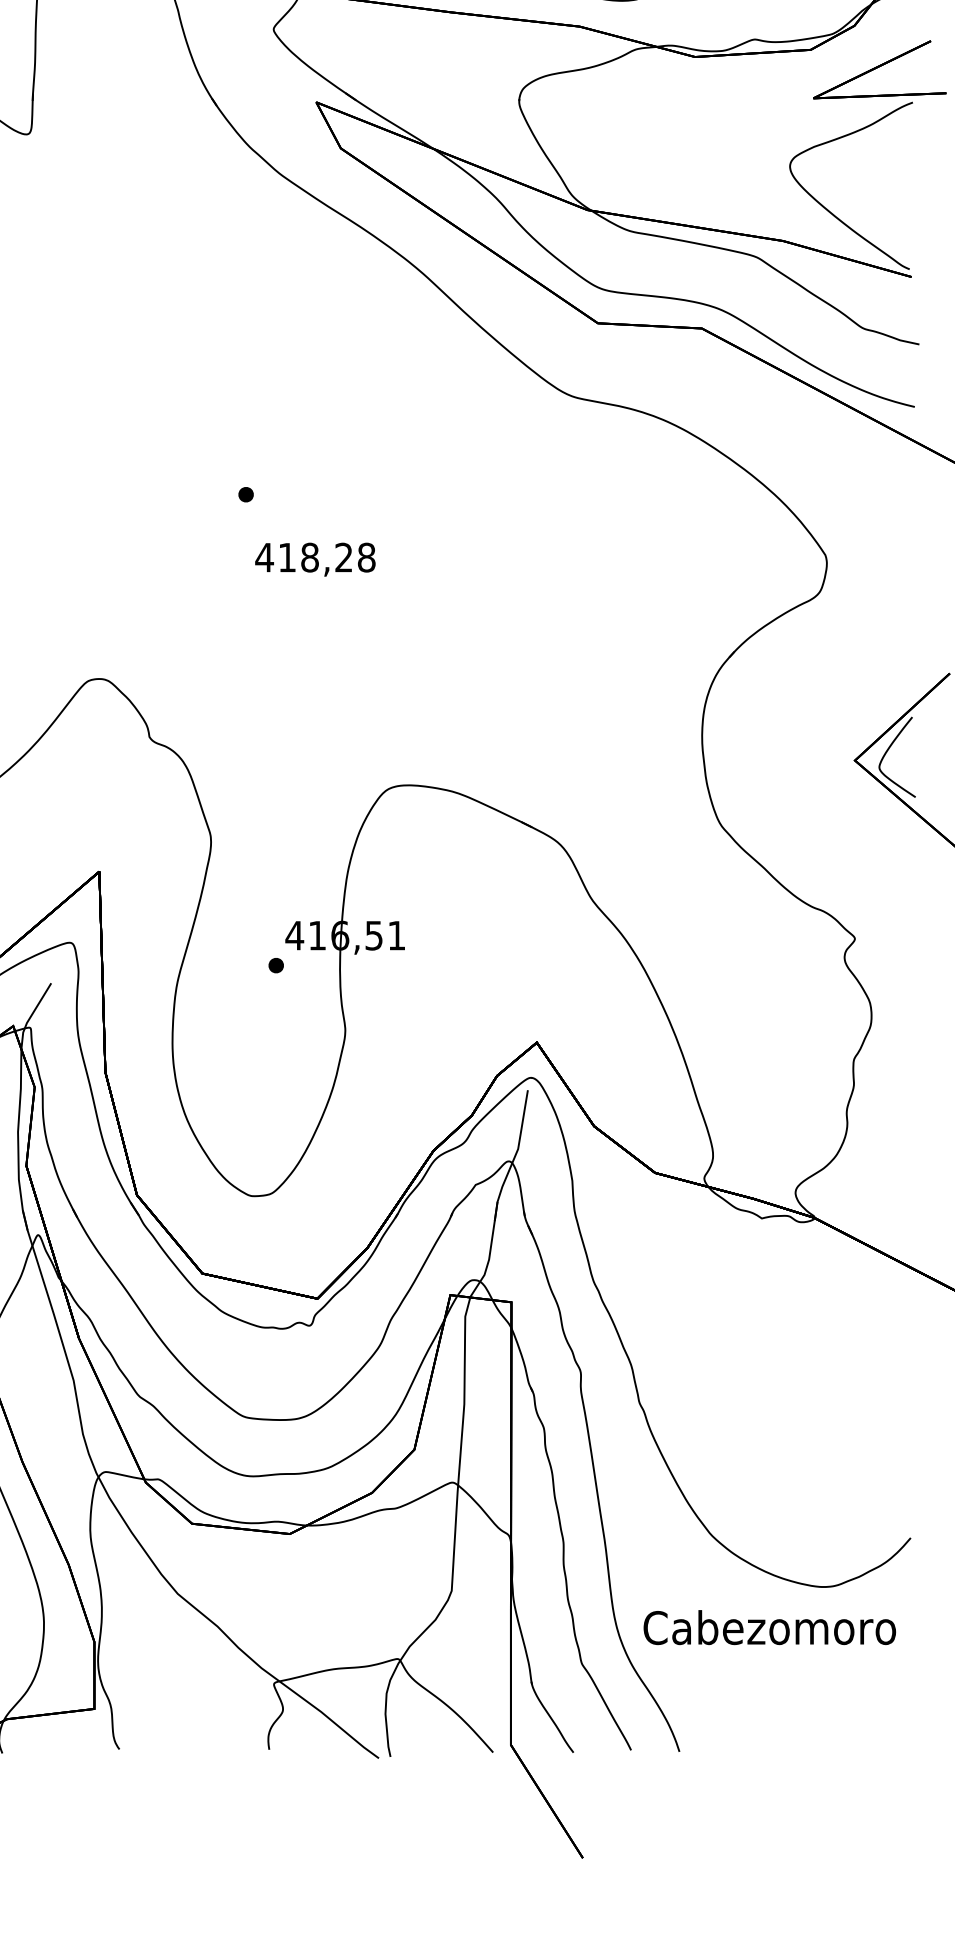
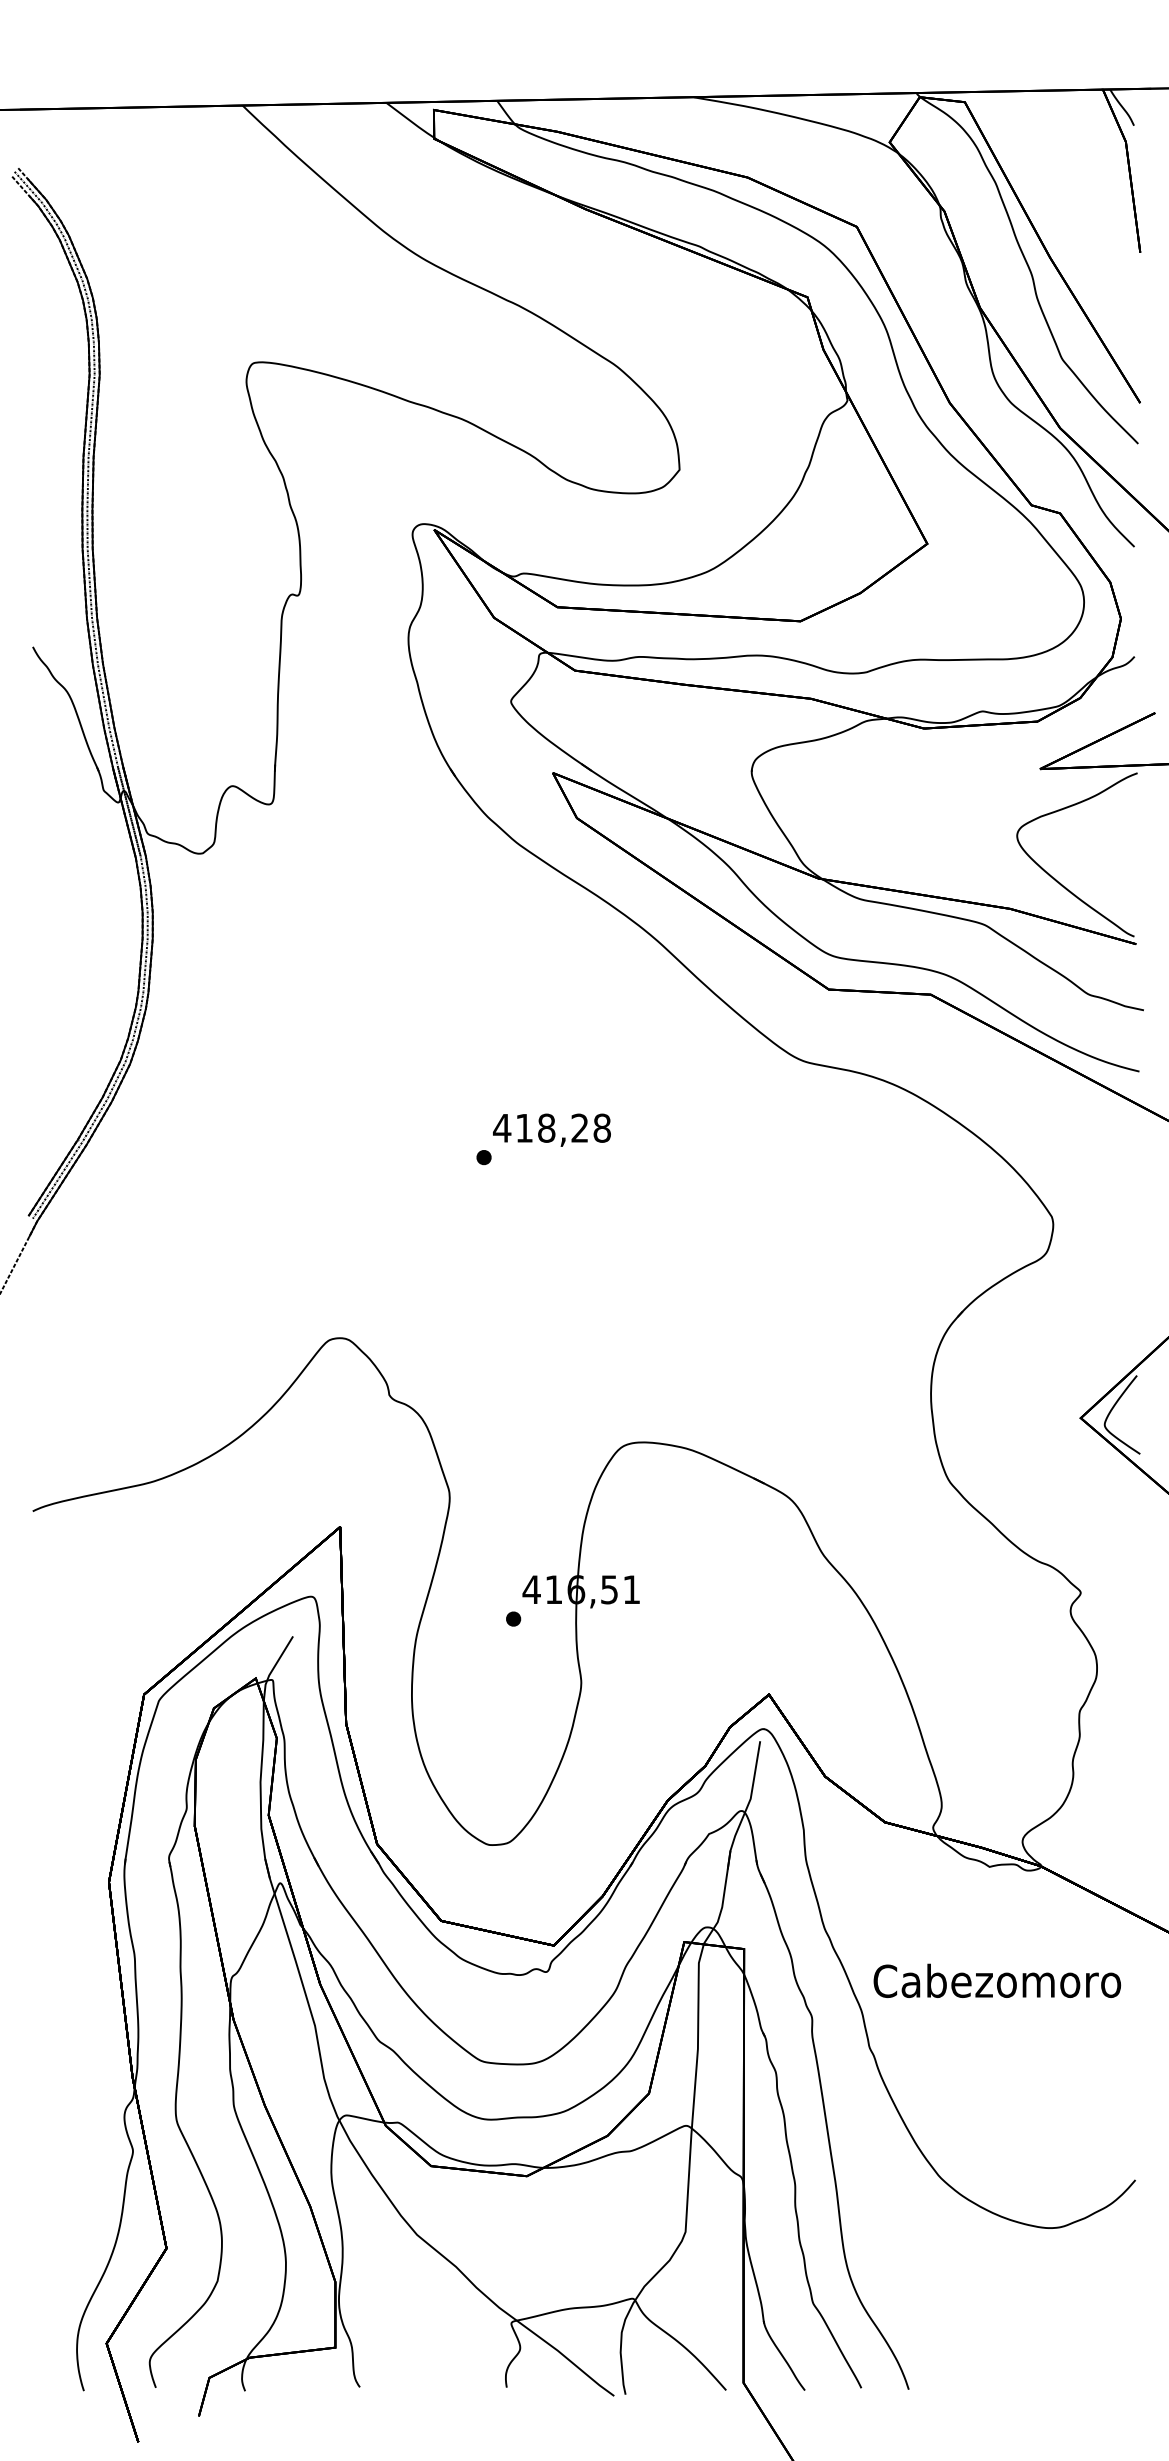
text: (314, 558) -> (551, 1129), moved
text: (769, 1627) -> (997, 1980), moved

